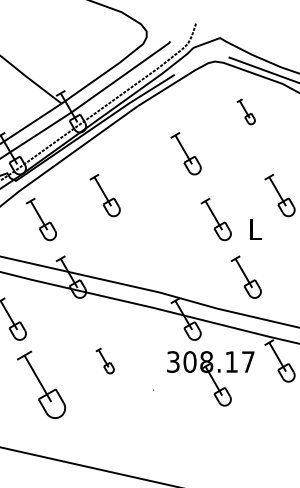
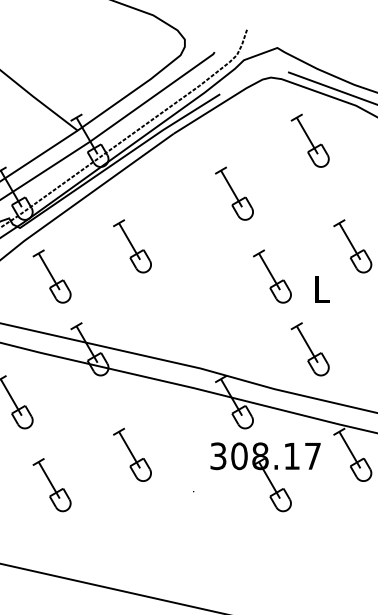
part: (245, 111) -> (309, 140), size x1.67
part: (104, 360) -> (131, 454), size x1.67
part: (40, 384) -> (50, 484), size x0.62

